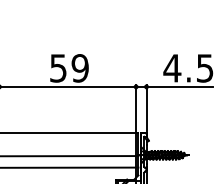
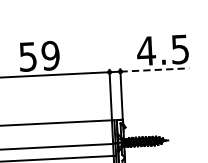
line: (180, 86) -> (155, 69), solid -> dashed

